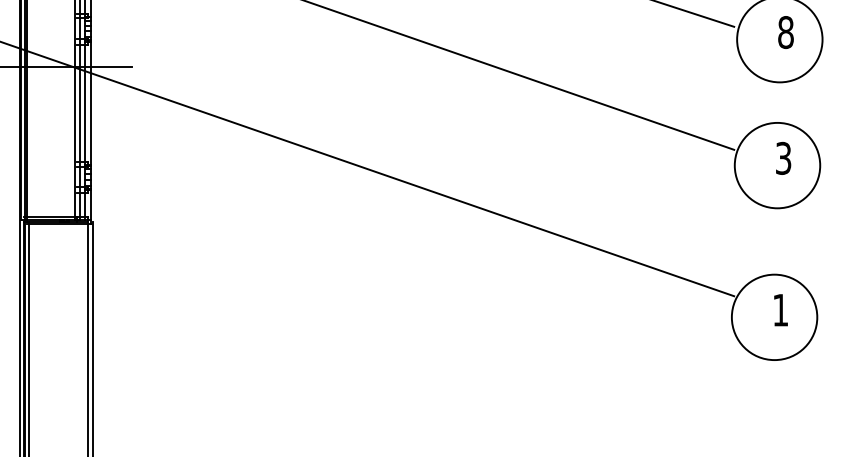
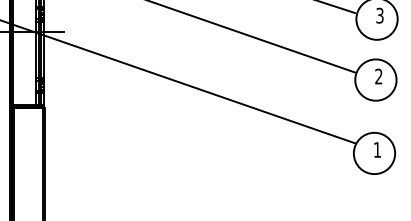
text: (784, 31) -> (379, 15), 8 -> 3
text: (782, 158) -> (378, 76), 3 -> 2

